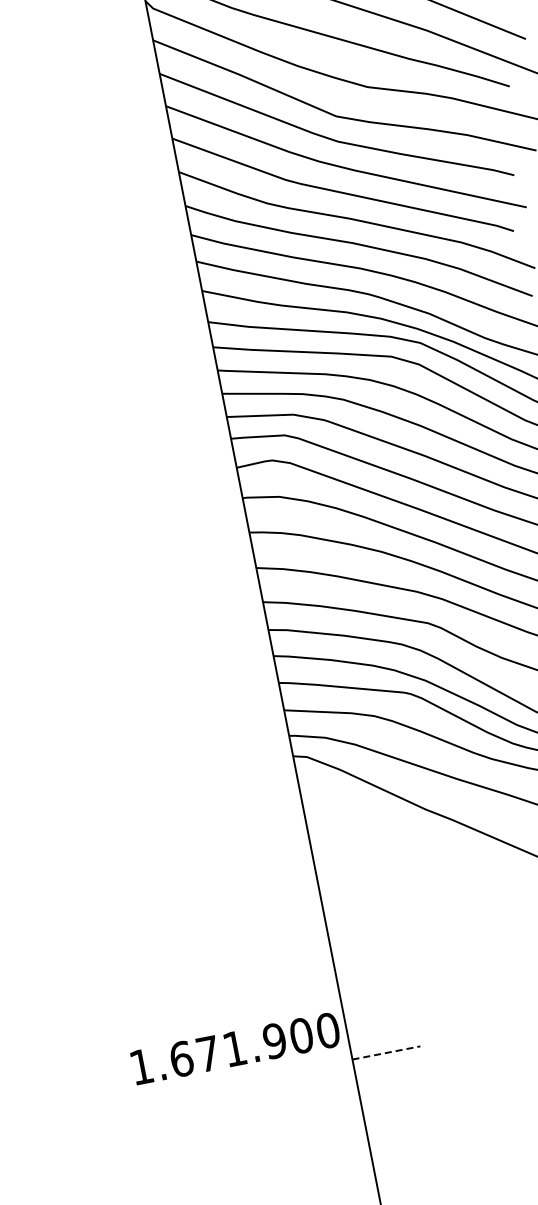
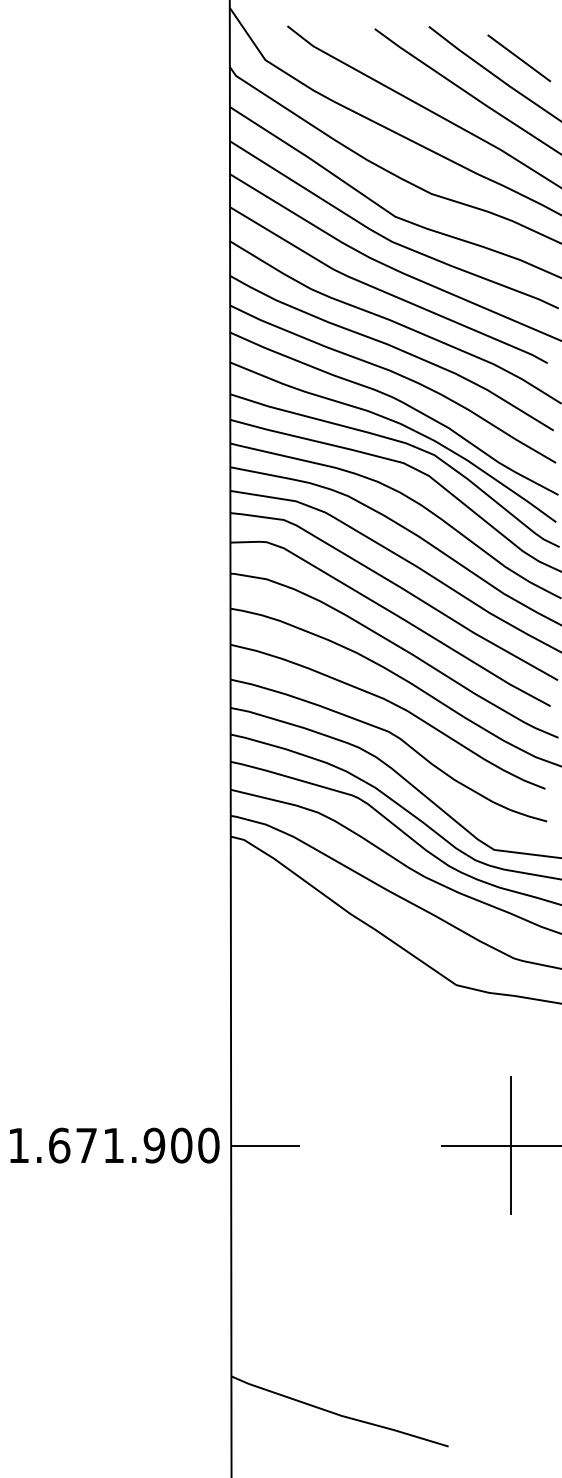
text: (235, 1048) -> (114, 1145), moved
line: (386, 1052) -> (265, 1145), dashed -> solid

